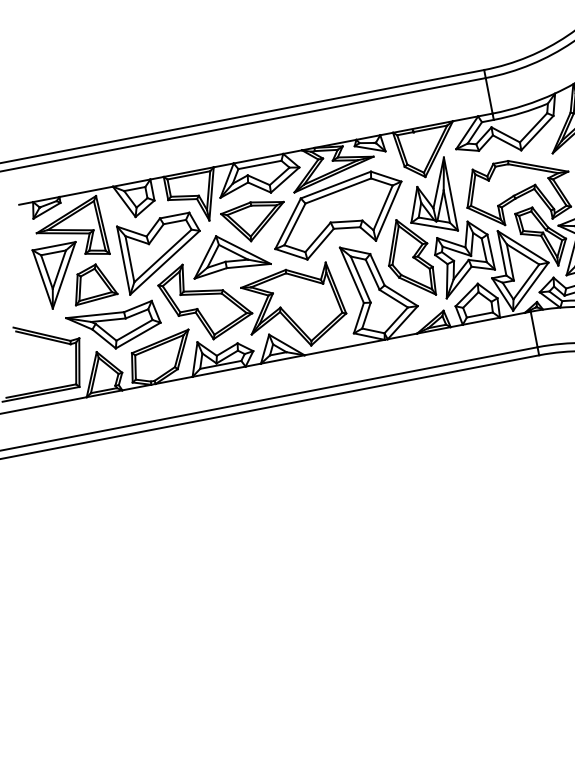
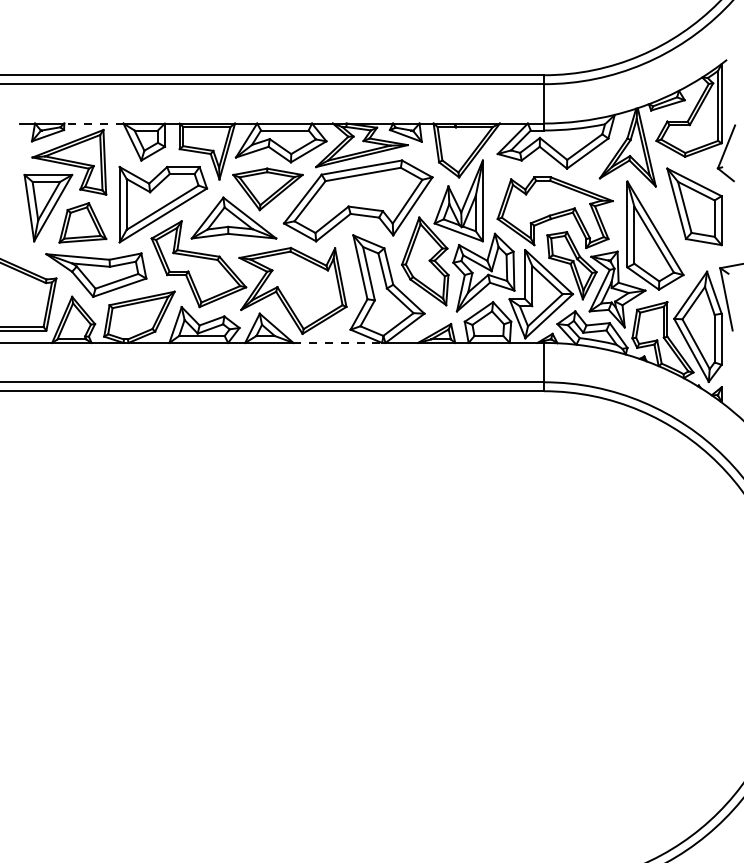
line: (85, 191) -> (93, 123), solid -> dashed
line: (345, 347) -> (338, 342), solid -> dashed

